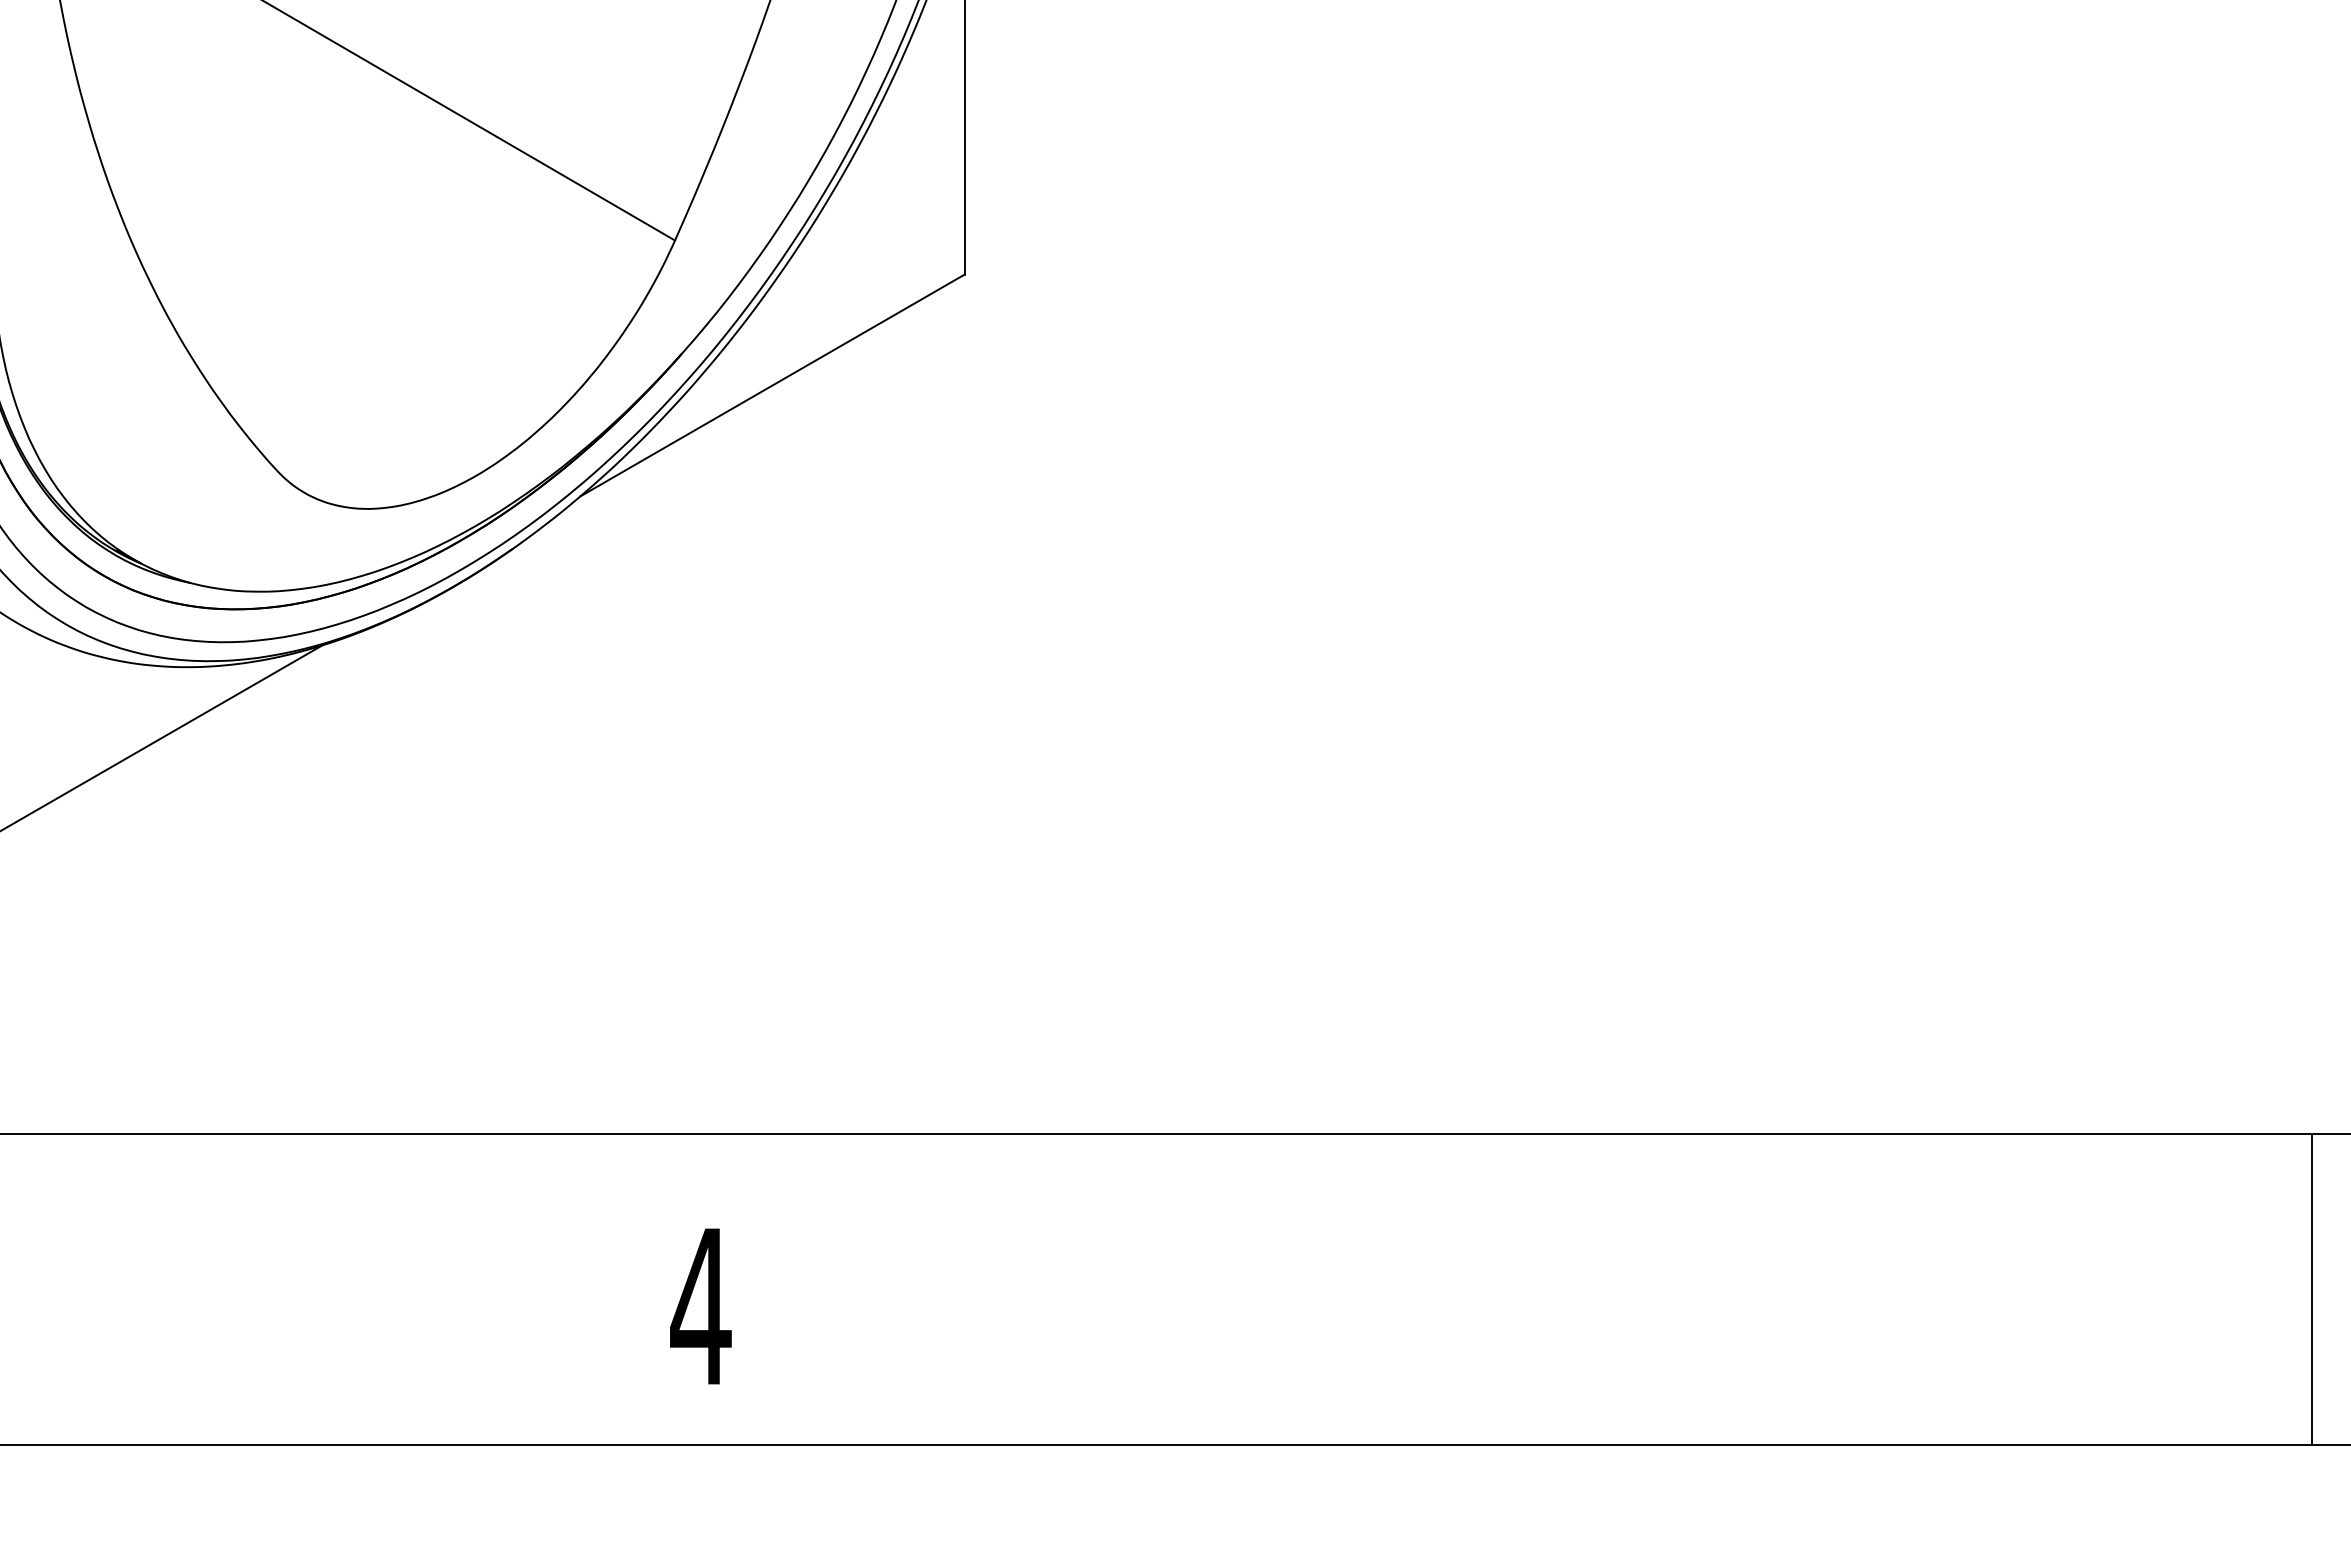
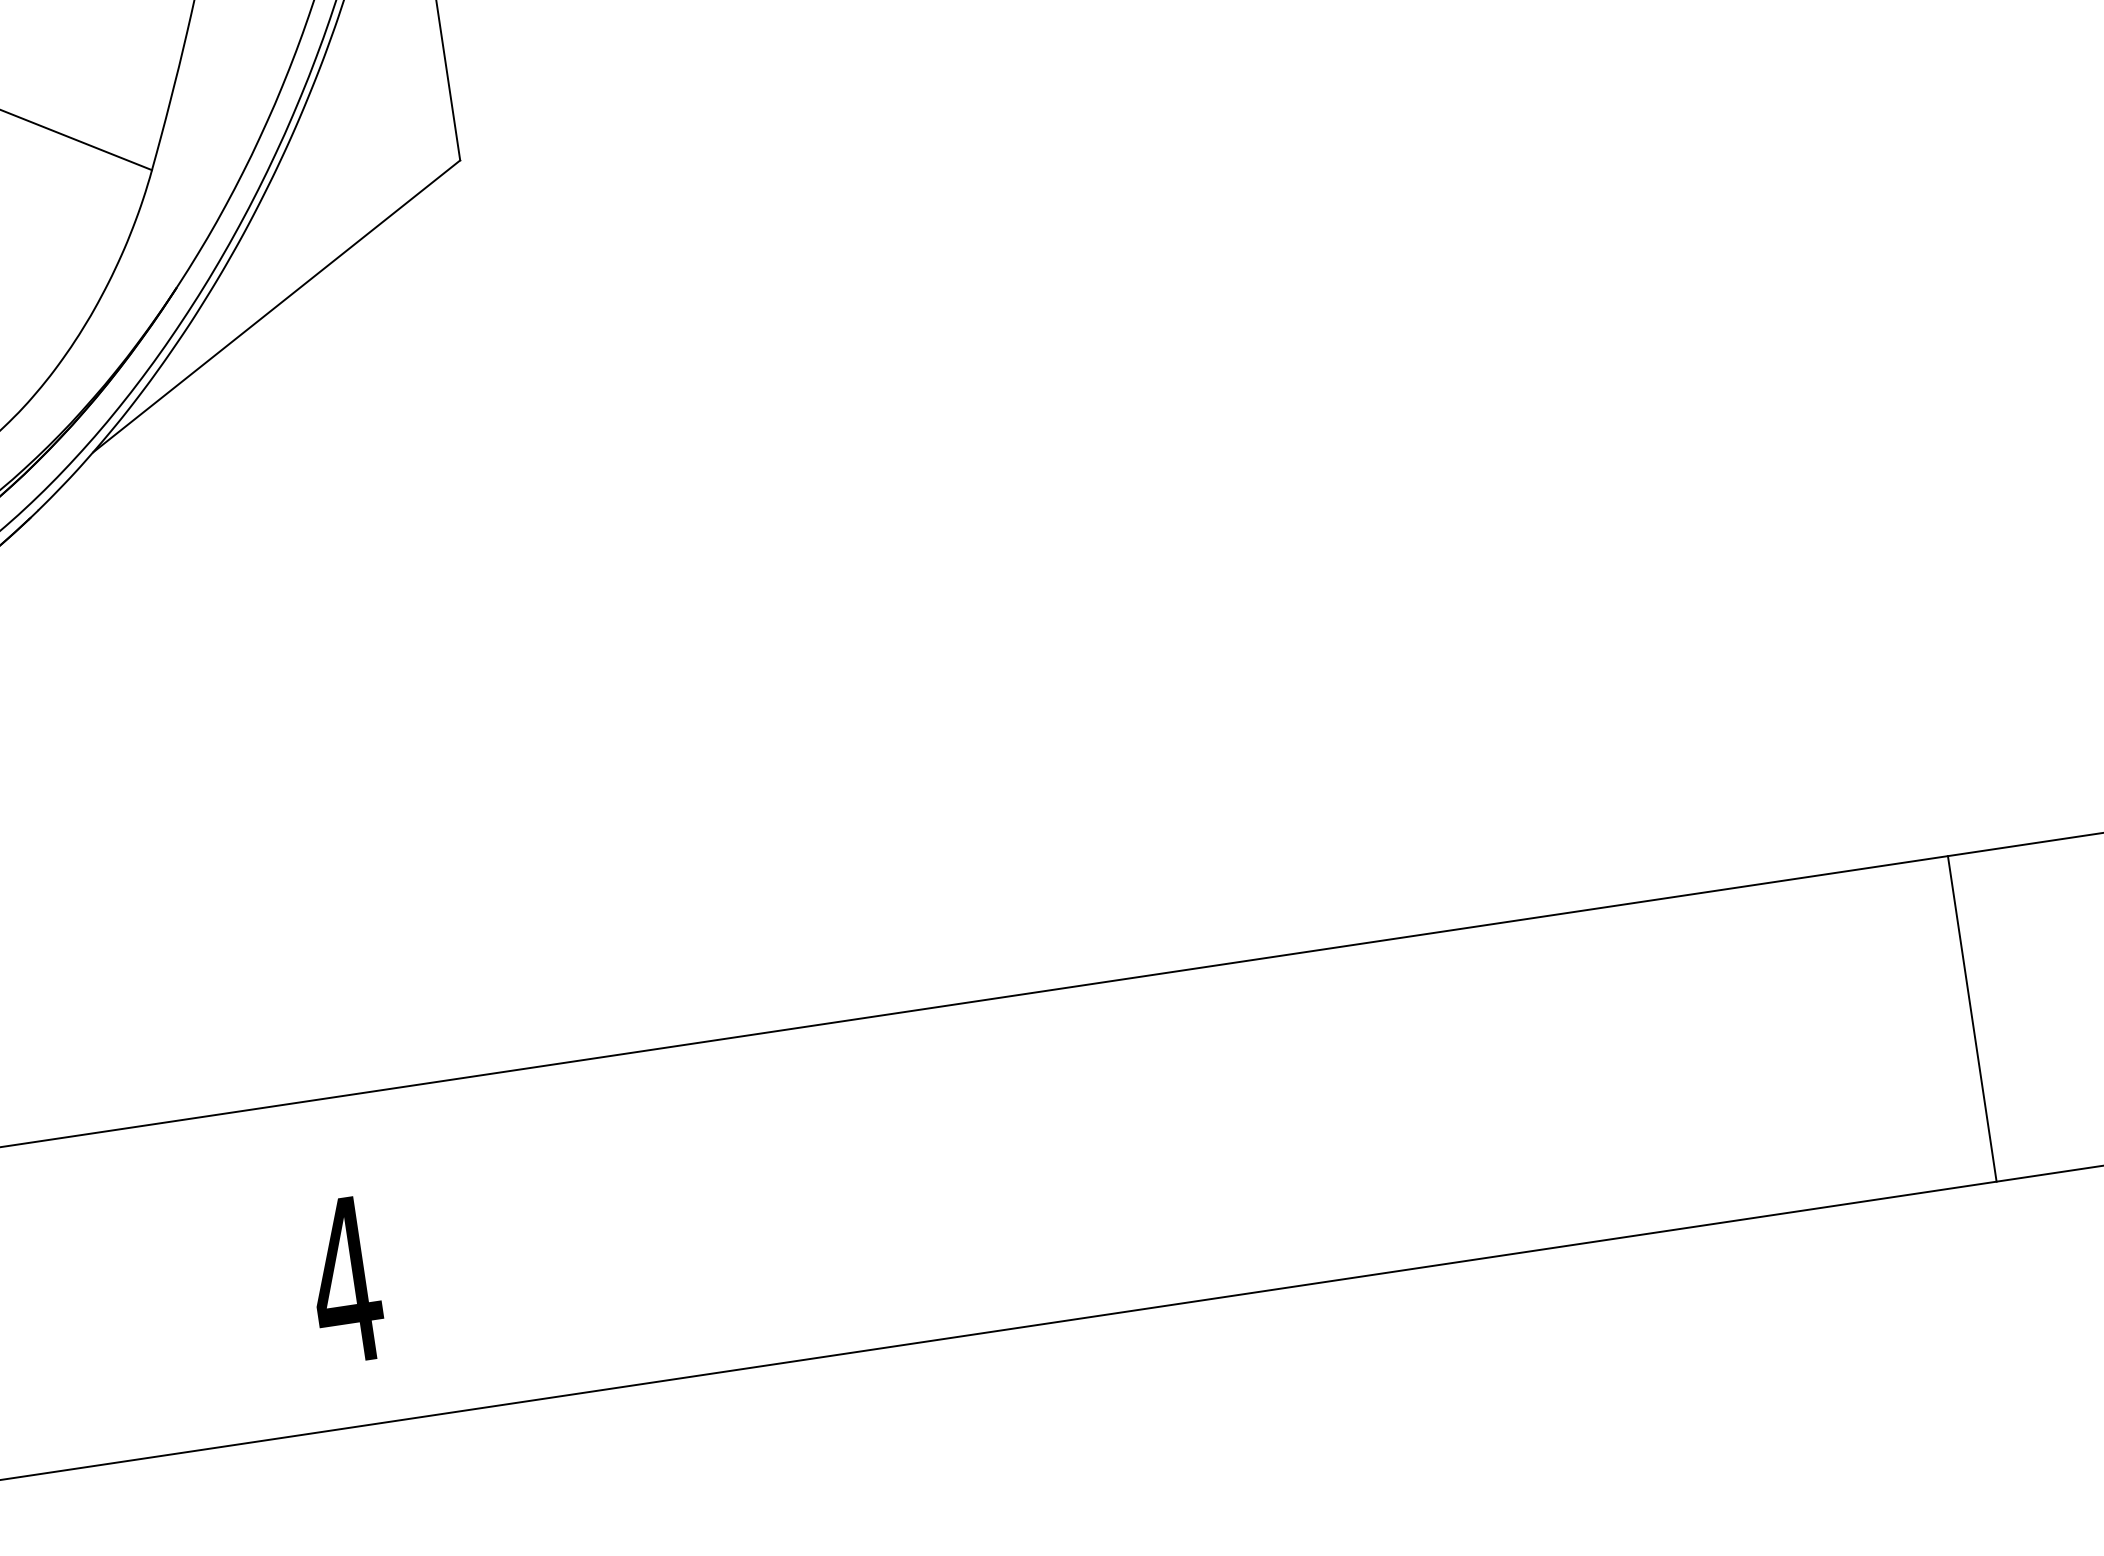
line: (2311, 1288) -> (1972, 1018), moved

